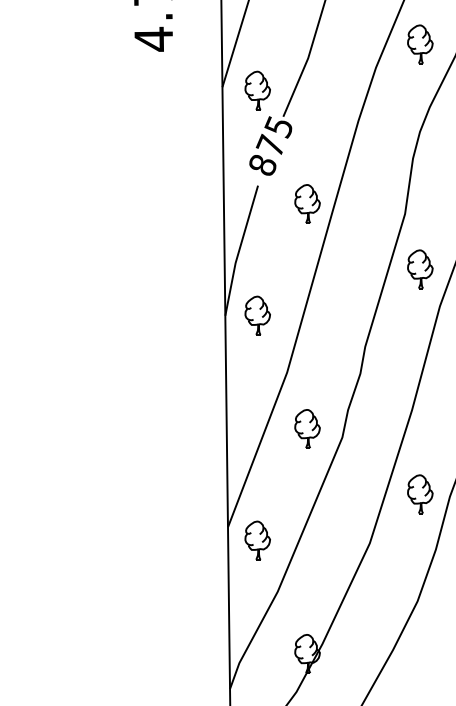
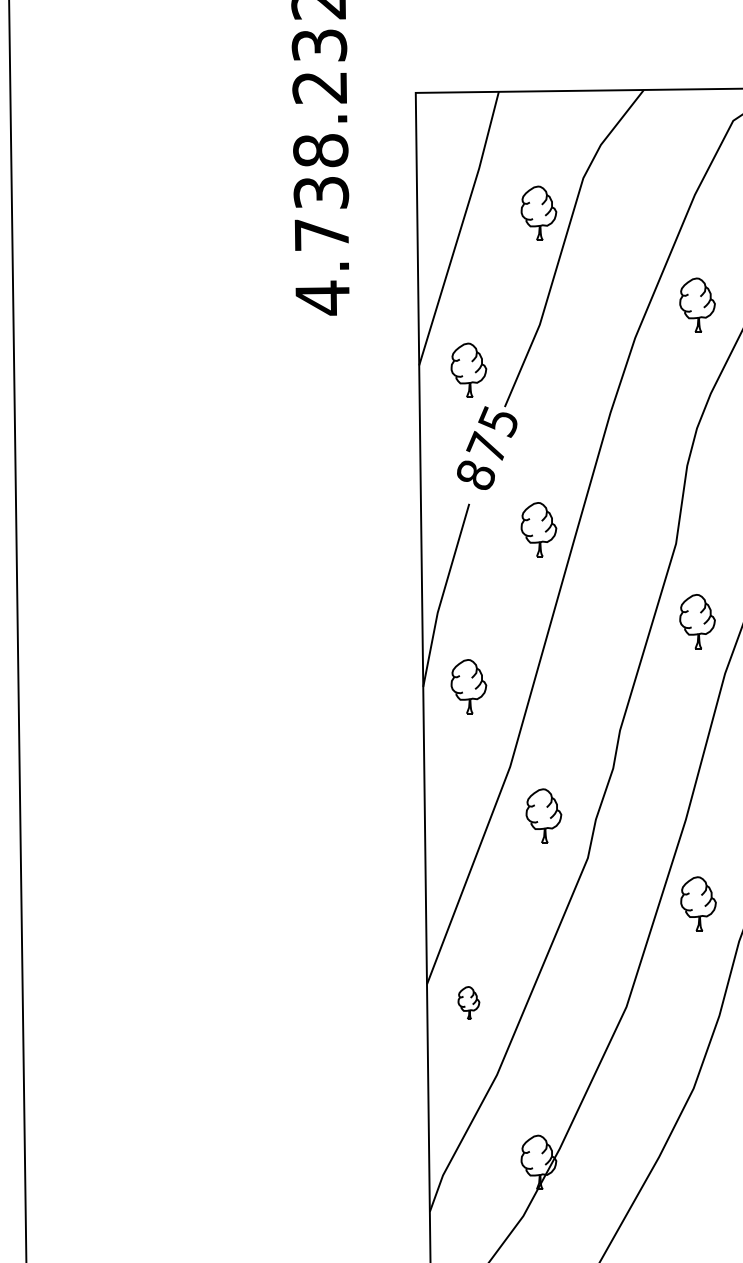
part: (307, 428) -> (543, 815), moved
part: (420, 493) -> (698, 903), moved
part: (257, 540) -> (468, 1002), size x0.6

